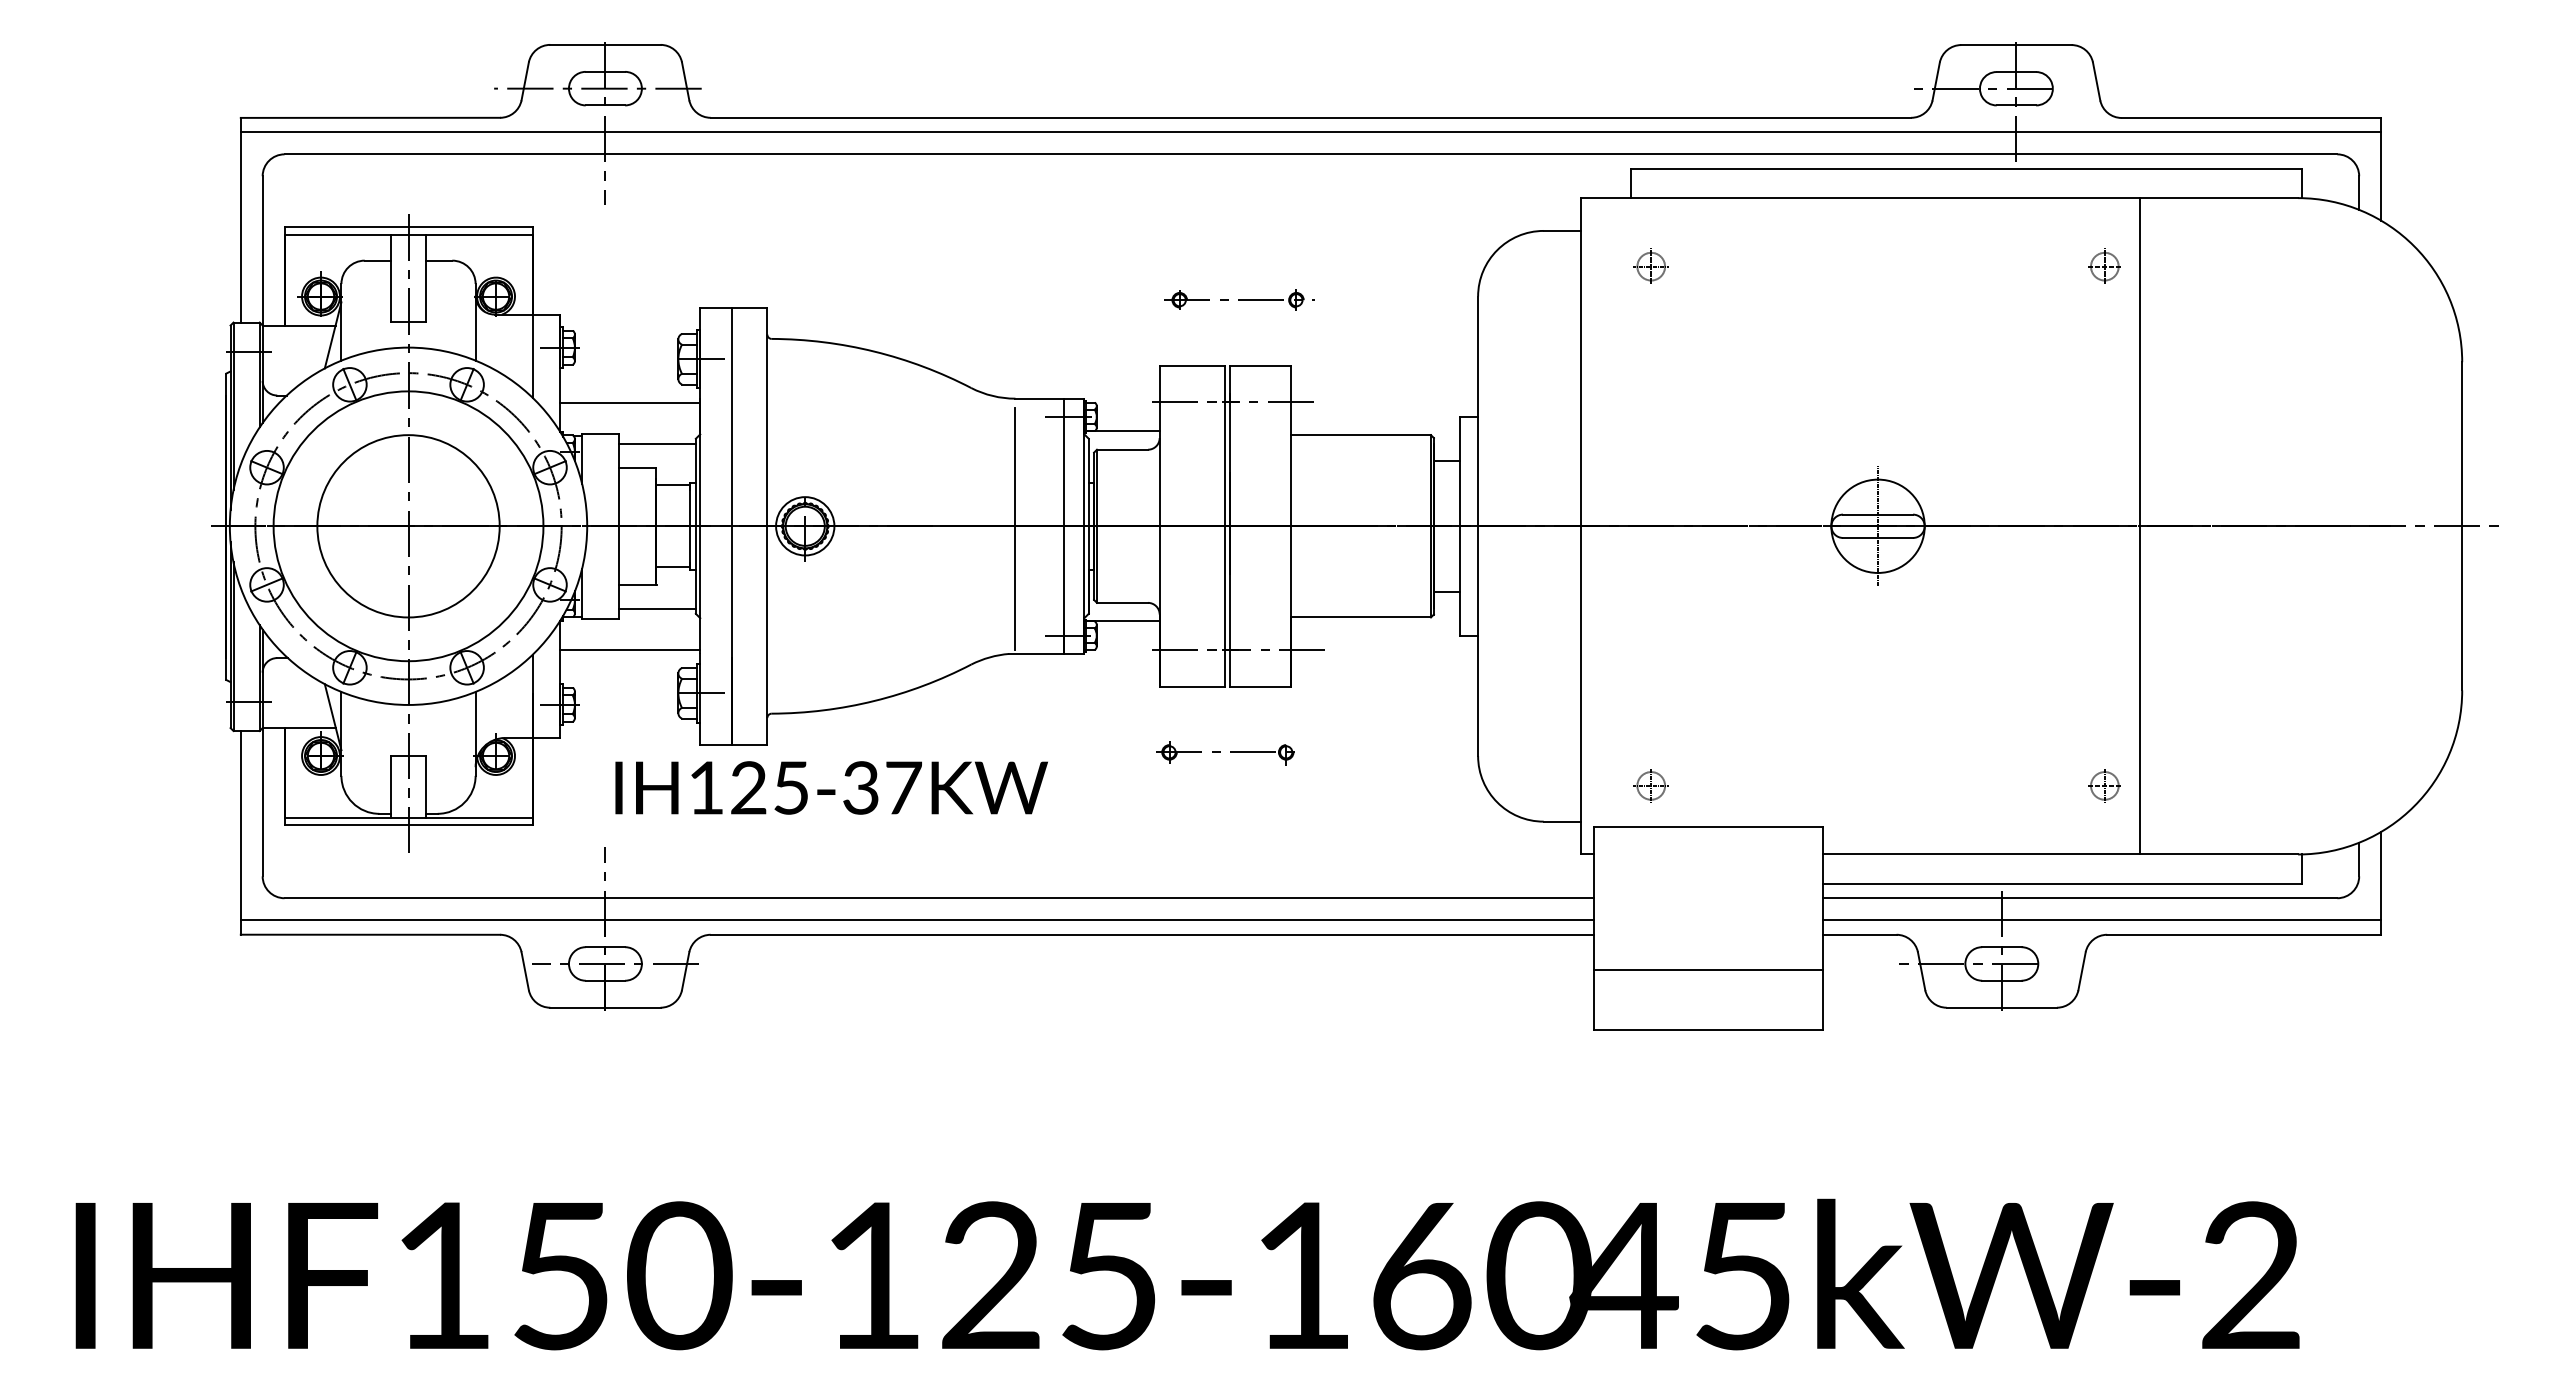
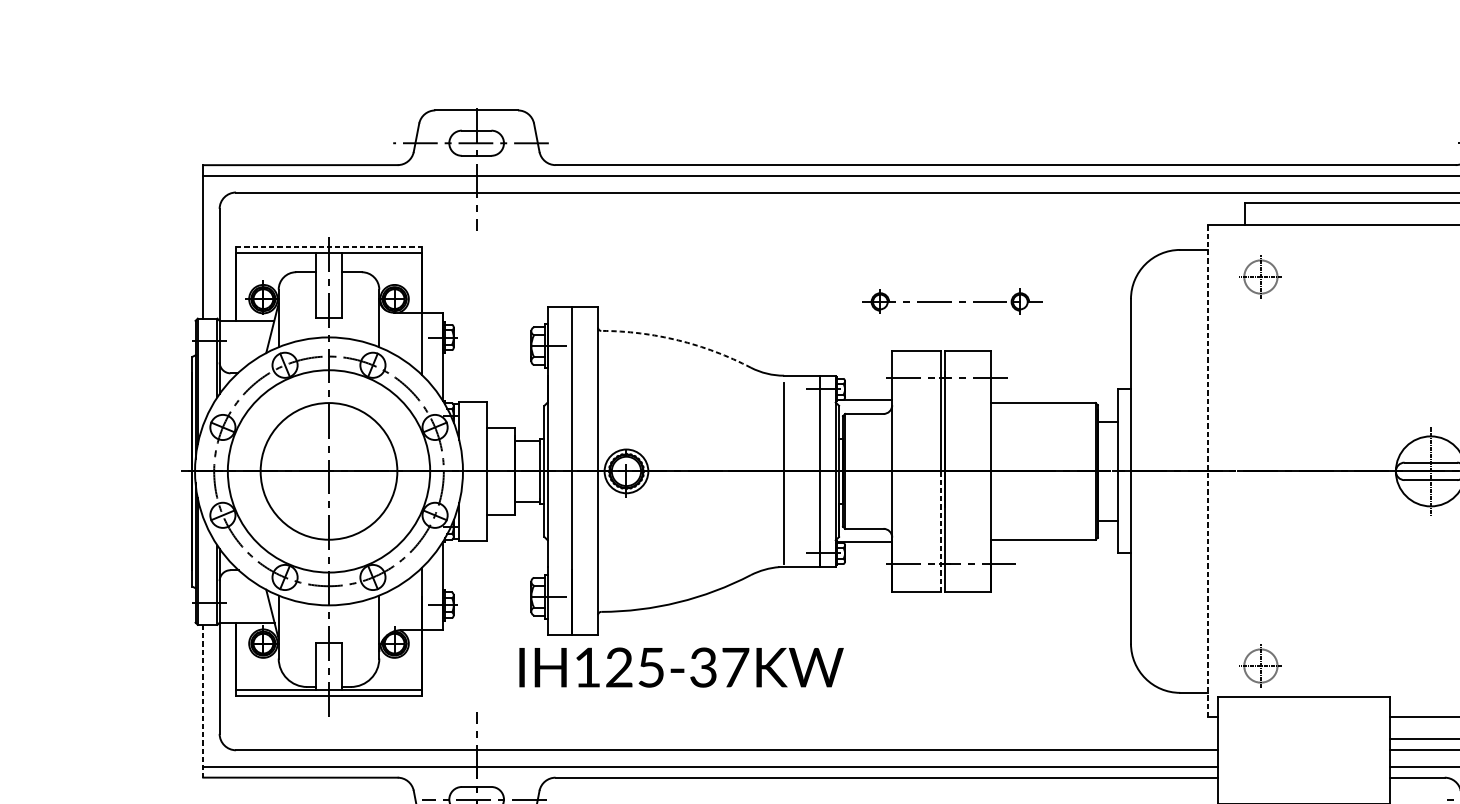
line: (408, 227) -> (328, 247), solid -> dashed
part: (1650, 265) -> (1260, 275), size x1.6
part: (1239, 299) -> (952, 301), size x1.6
arc: (874, 351) -> (678, 340), solid -> dashed
line: (630, 403) -> (495, 379), removed
line: (656, 444) -> (514, 410), removed
line: (1581, 526) -> (1208, 471), solid -> dashed
line: (1225, 607) -> (941, 532), solid -> dashed
line: (656, 609) -> (514, 533), removed
line: (630, 650) -> (495, 564), removed
part: (1225, 753) -> (941, 641), removed
part: (1650, 785) -> (1260, 665), size x1.6
text: (831, 787) -> (681, 667), moved
line: (240, 832) -> (203, 700), solid -> dashed

